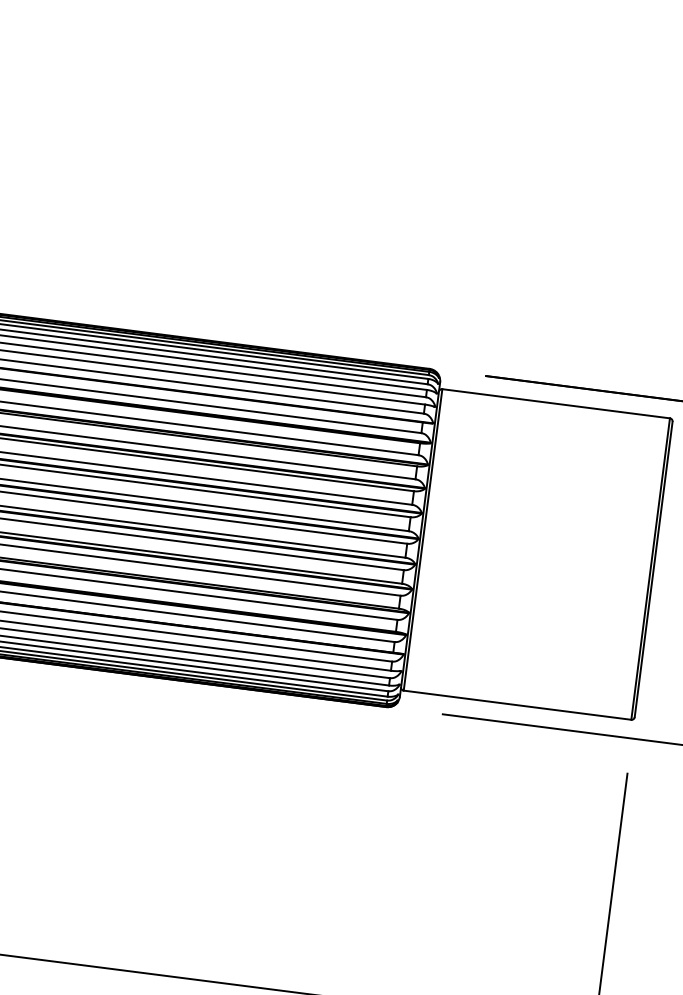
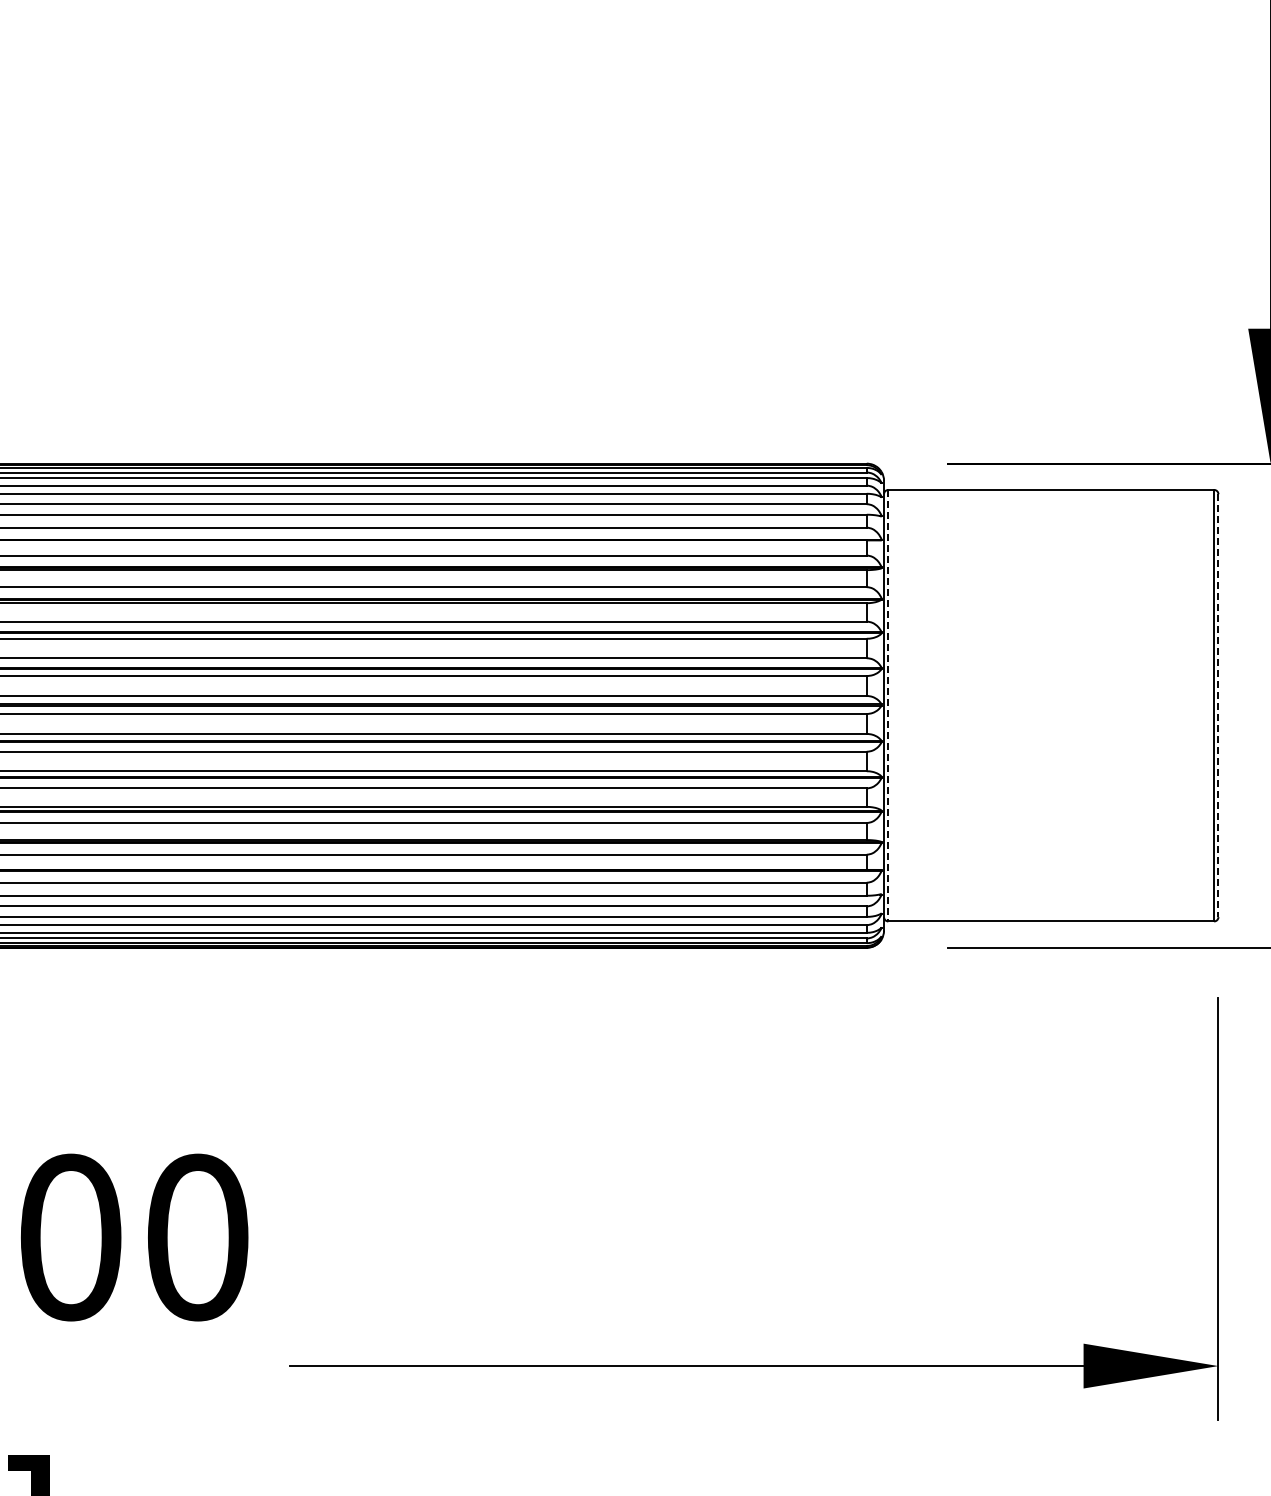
line: (423, 539) -> (888, 705), solid -> dashed
line: (653, 570) -> (1218, 706), solid -> dashed

